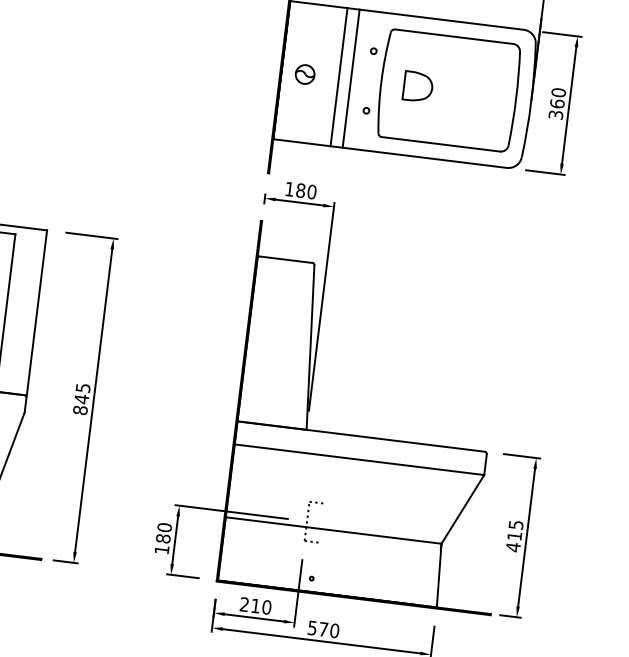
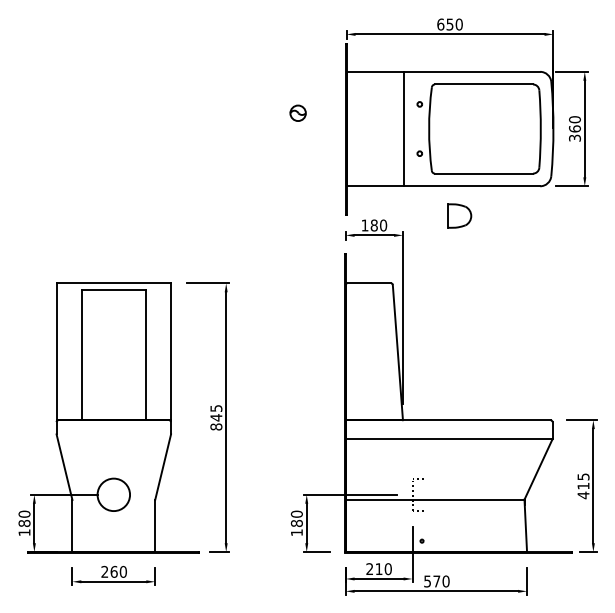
part: (304, 73) -> (297, 112), moved
line: (339, 76) -> (394, 128), removed
part: (418, 86) -> (459, 215), moved

